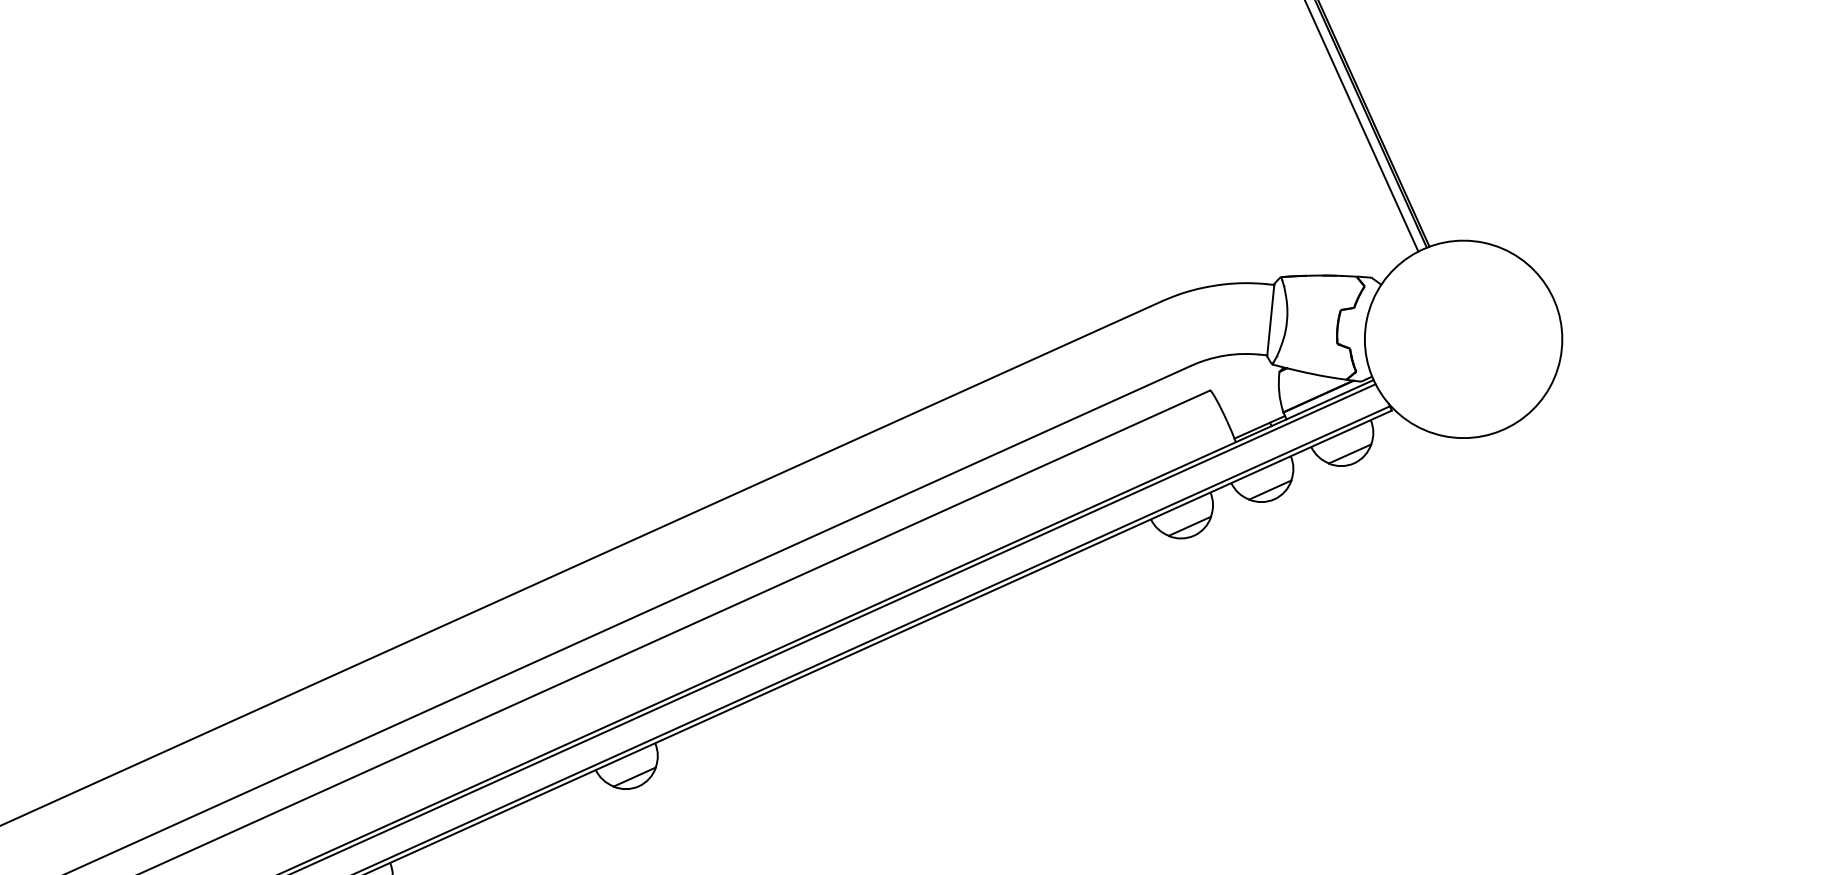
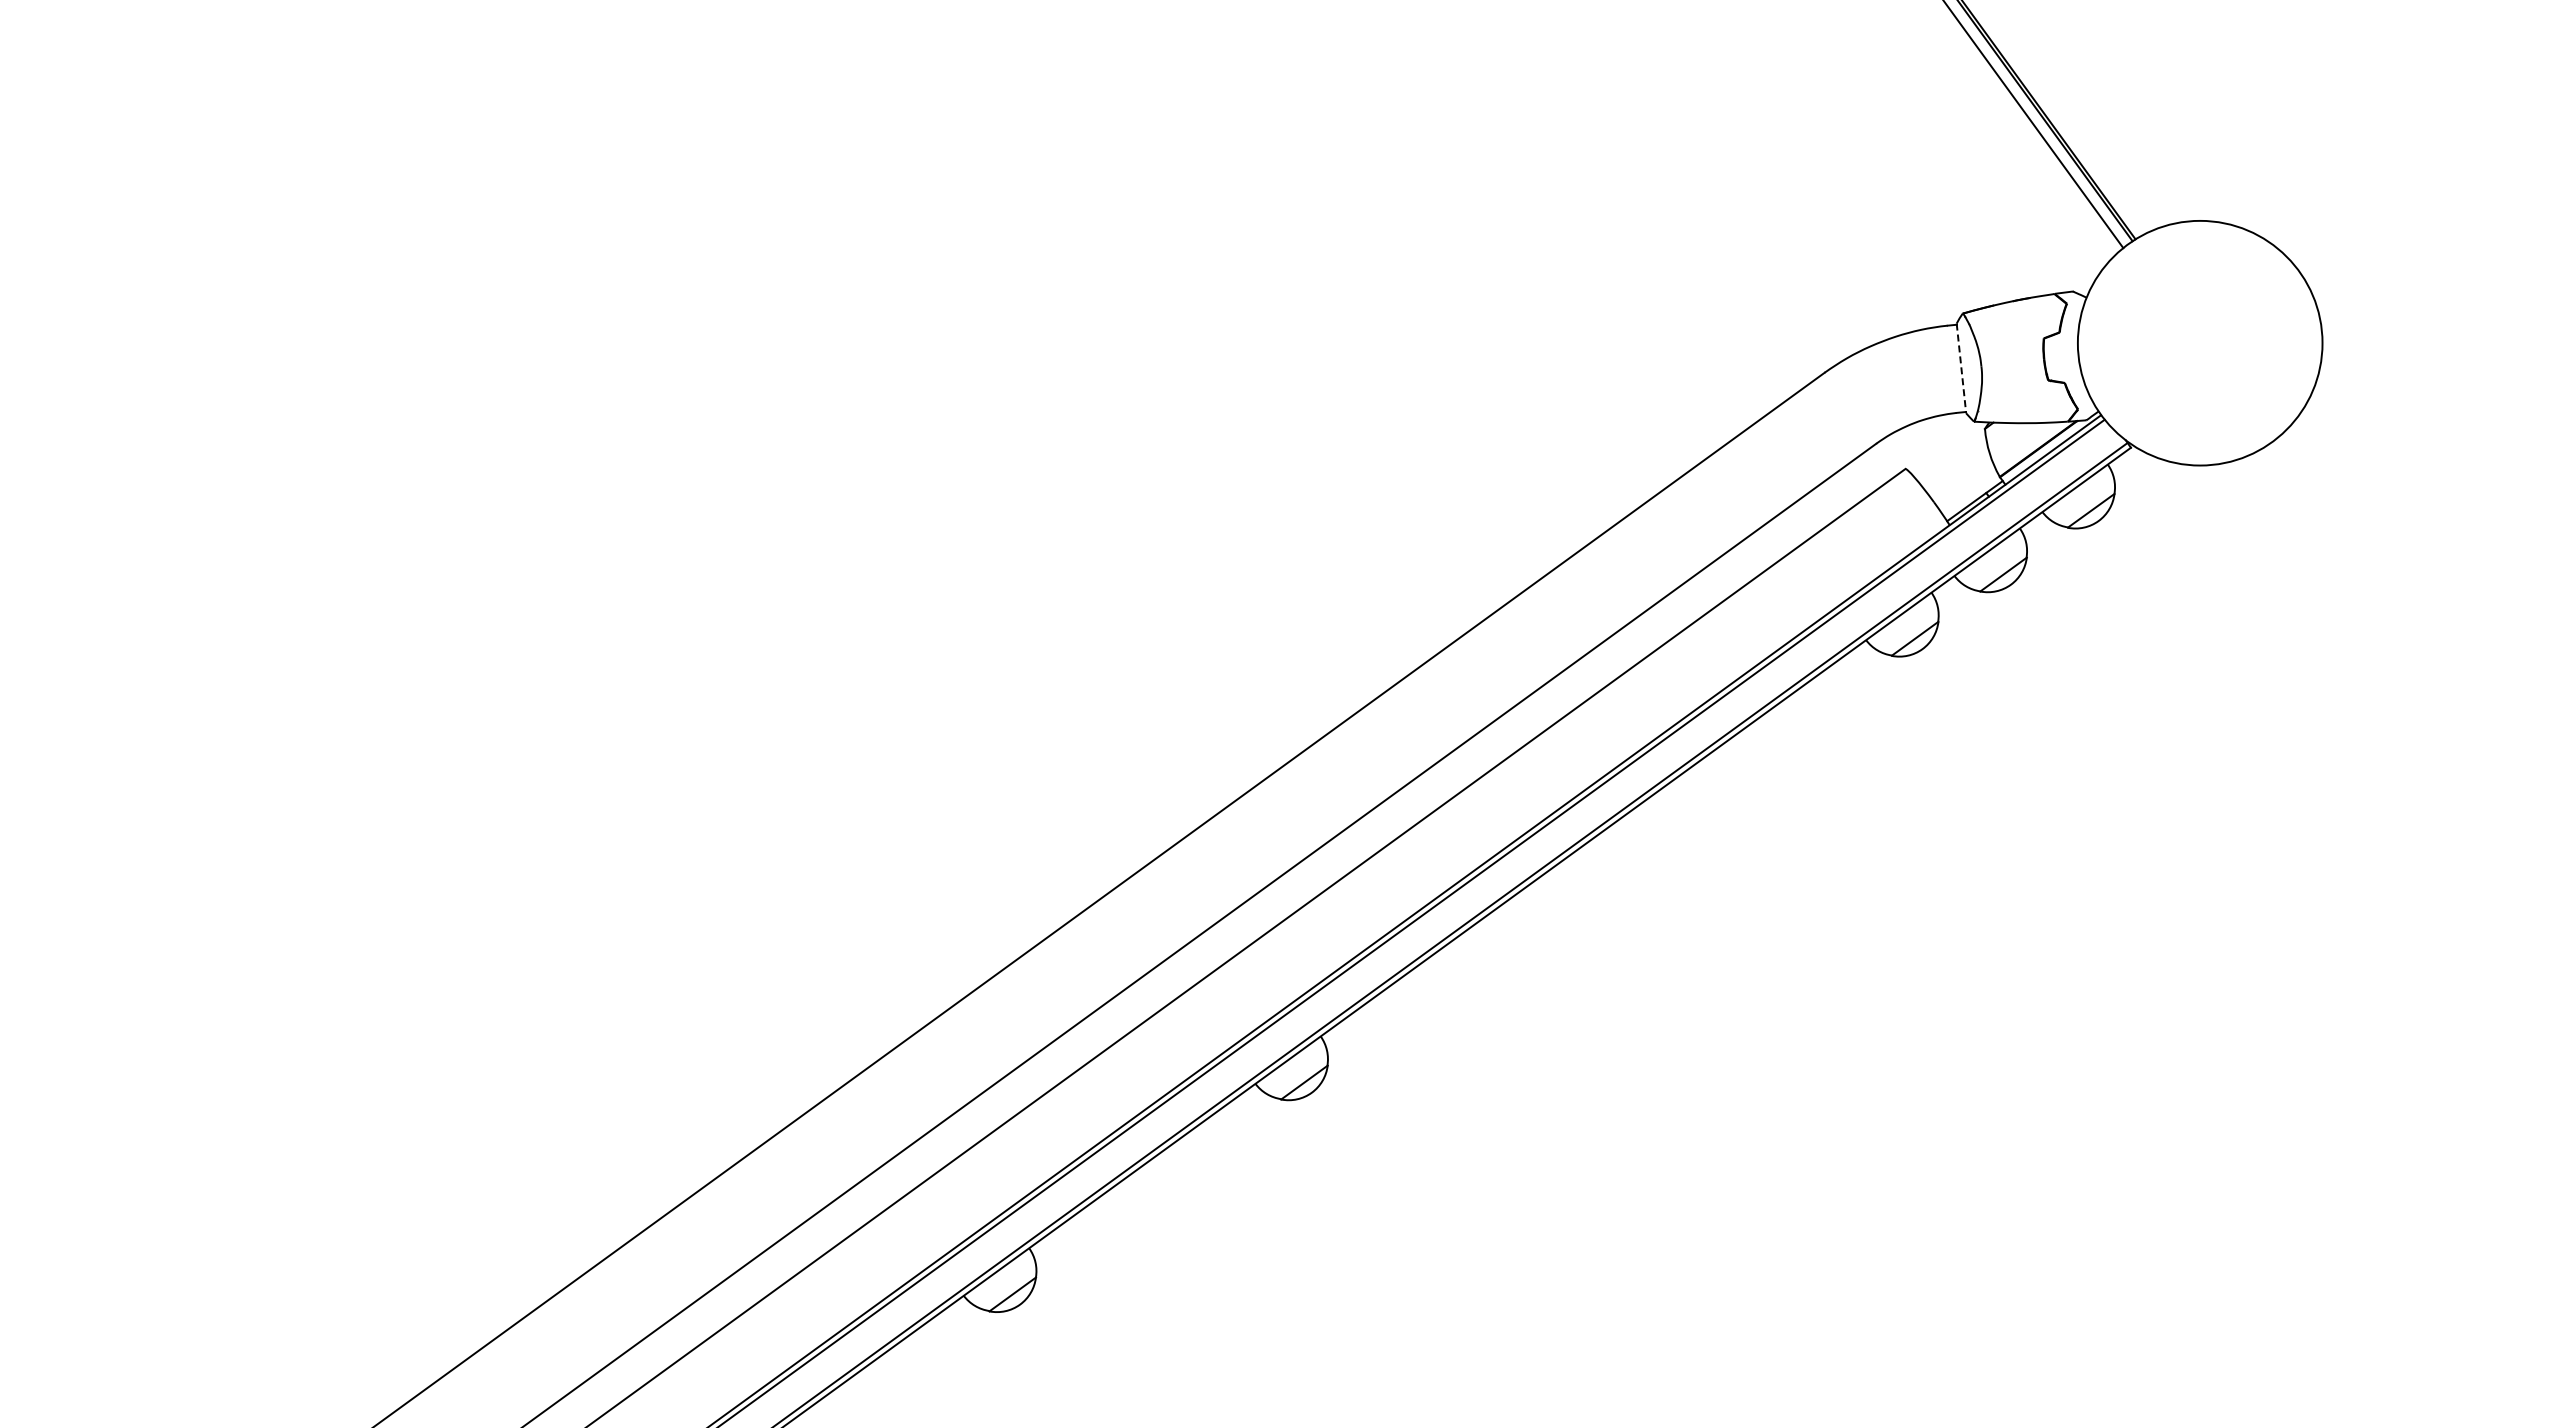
line: (1270, 320) -> (1961, 368), solid -> dashed

